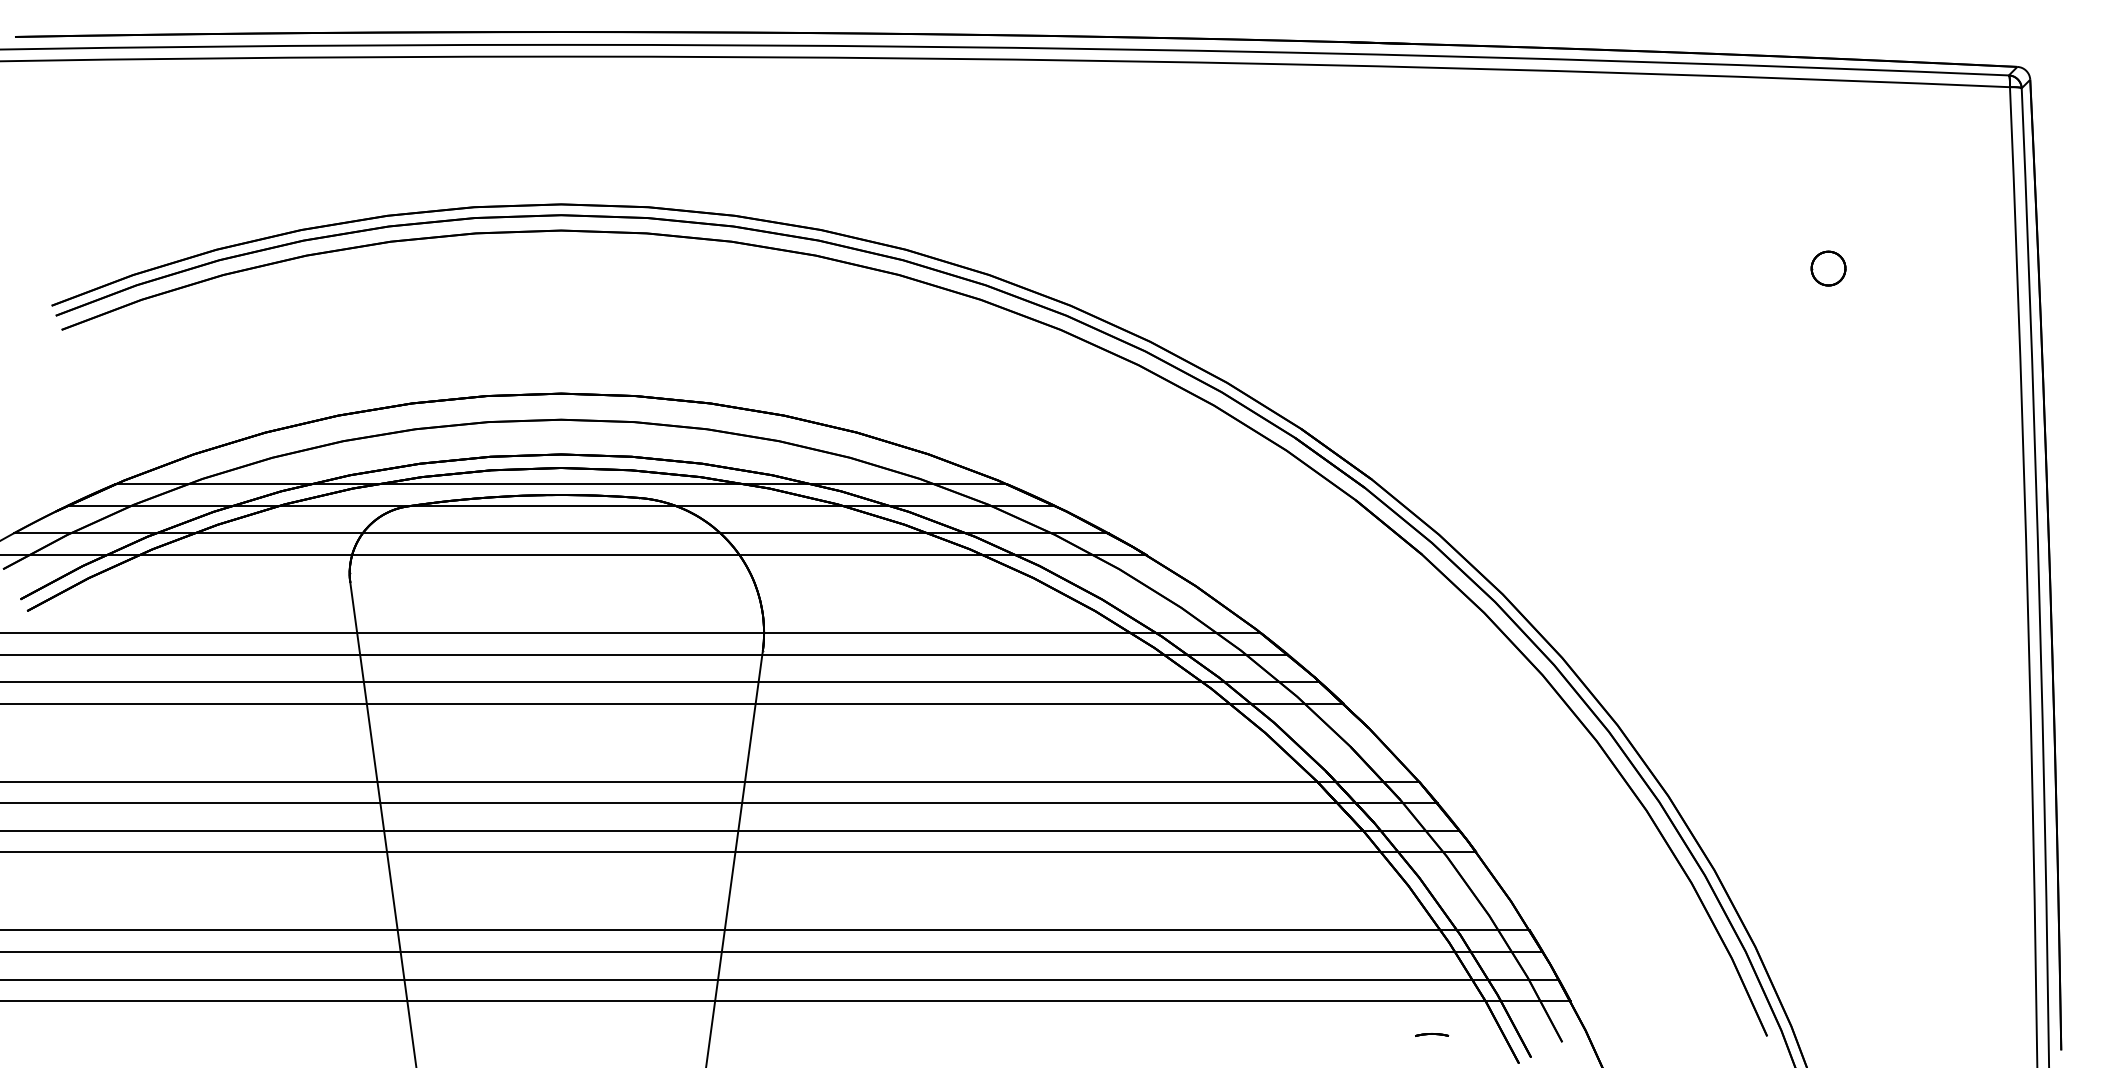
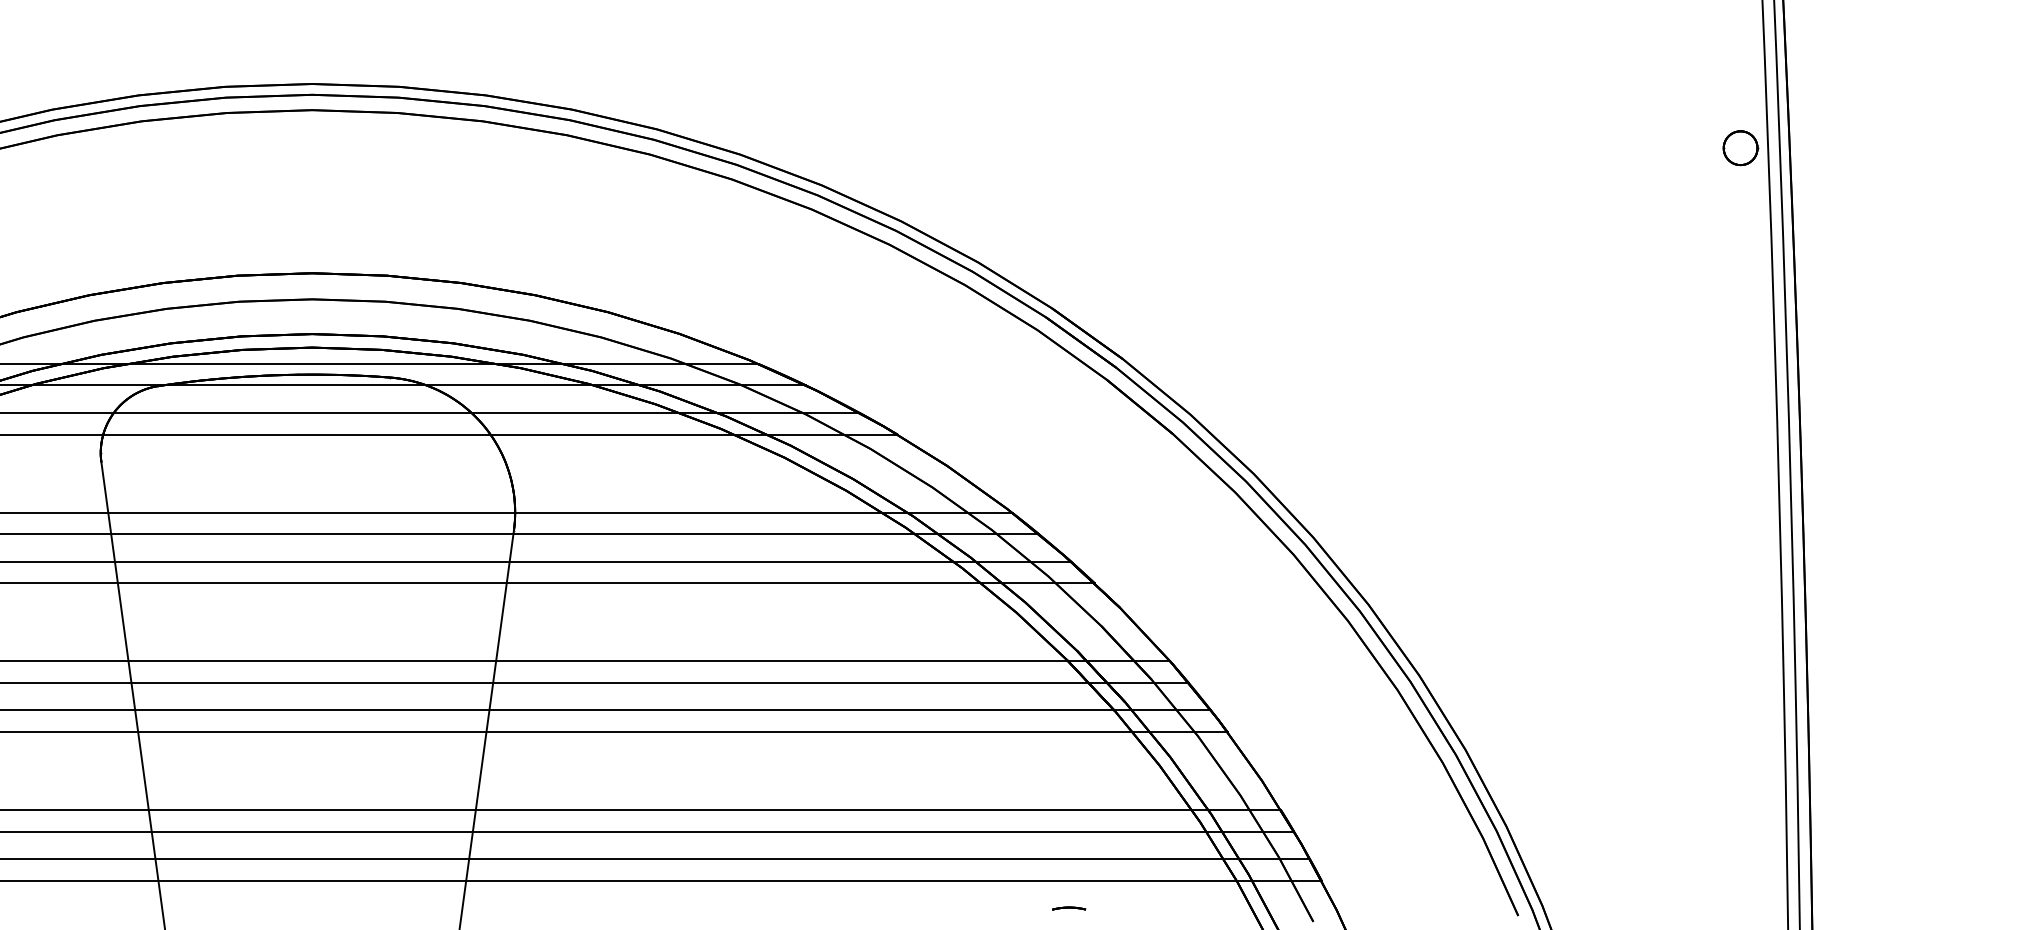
part: (1828, 268) -> (1740, 148), moved
line: (1432, 1034) -> (1069, 908), moved

